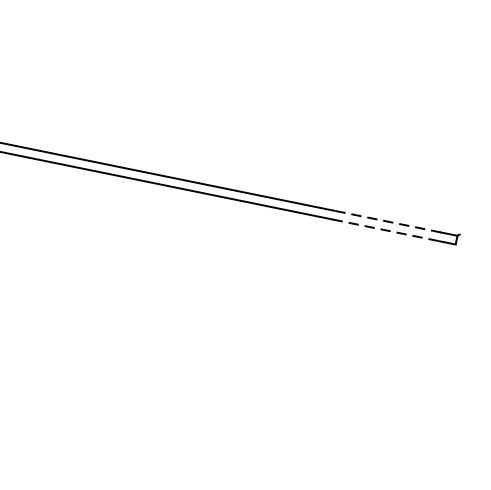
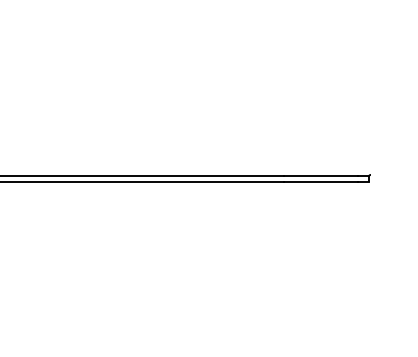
line: (388, 222) -> (321, 176), dashed -> solid
line: (386, 231) -> (321, 182), dashed -> solid

